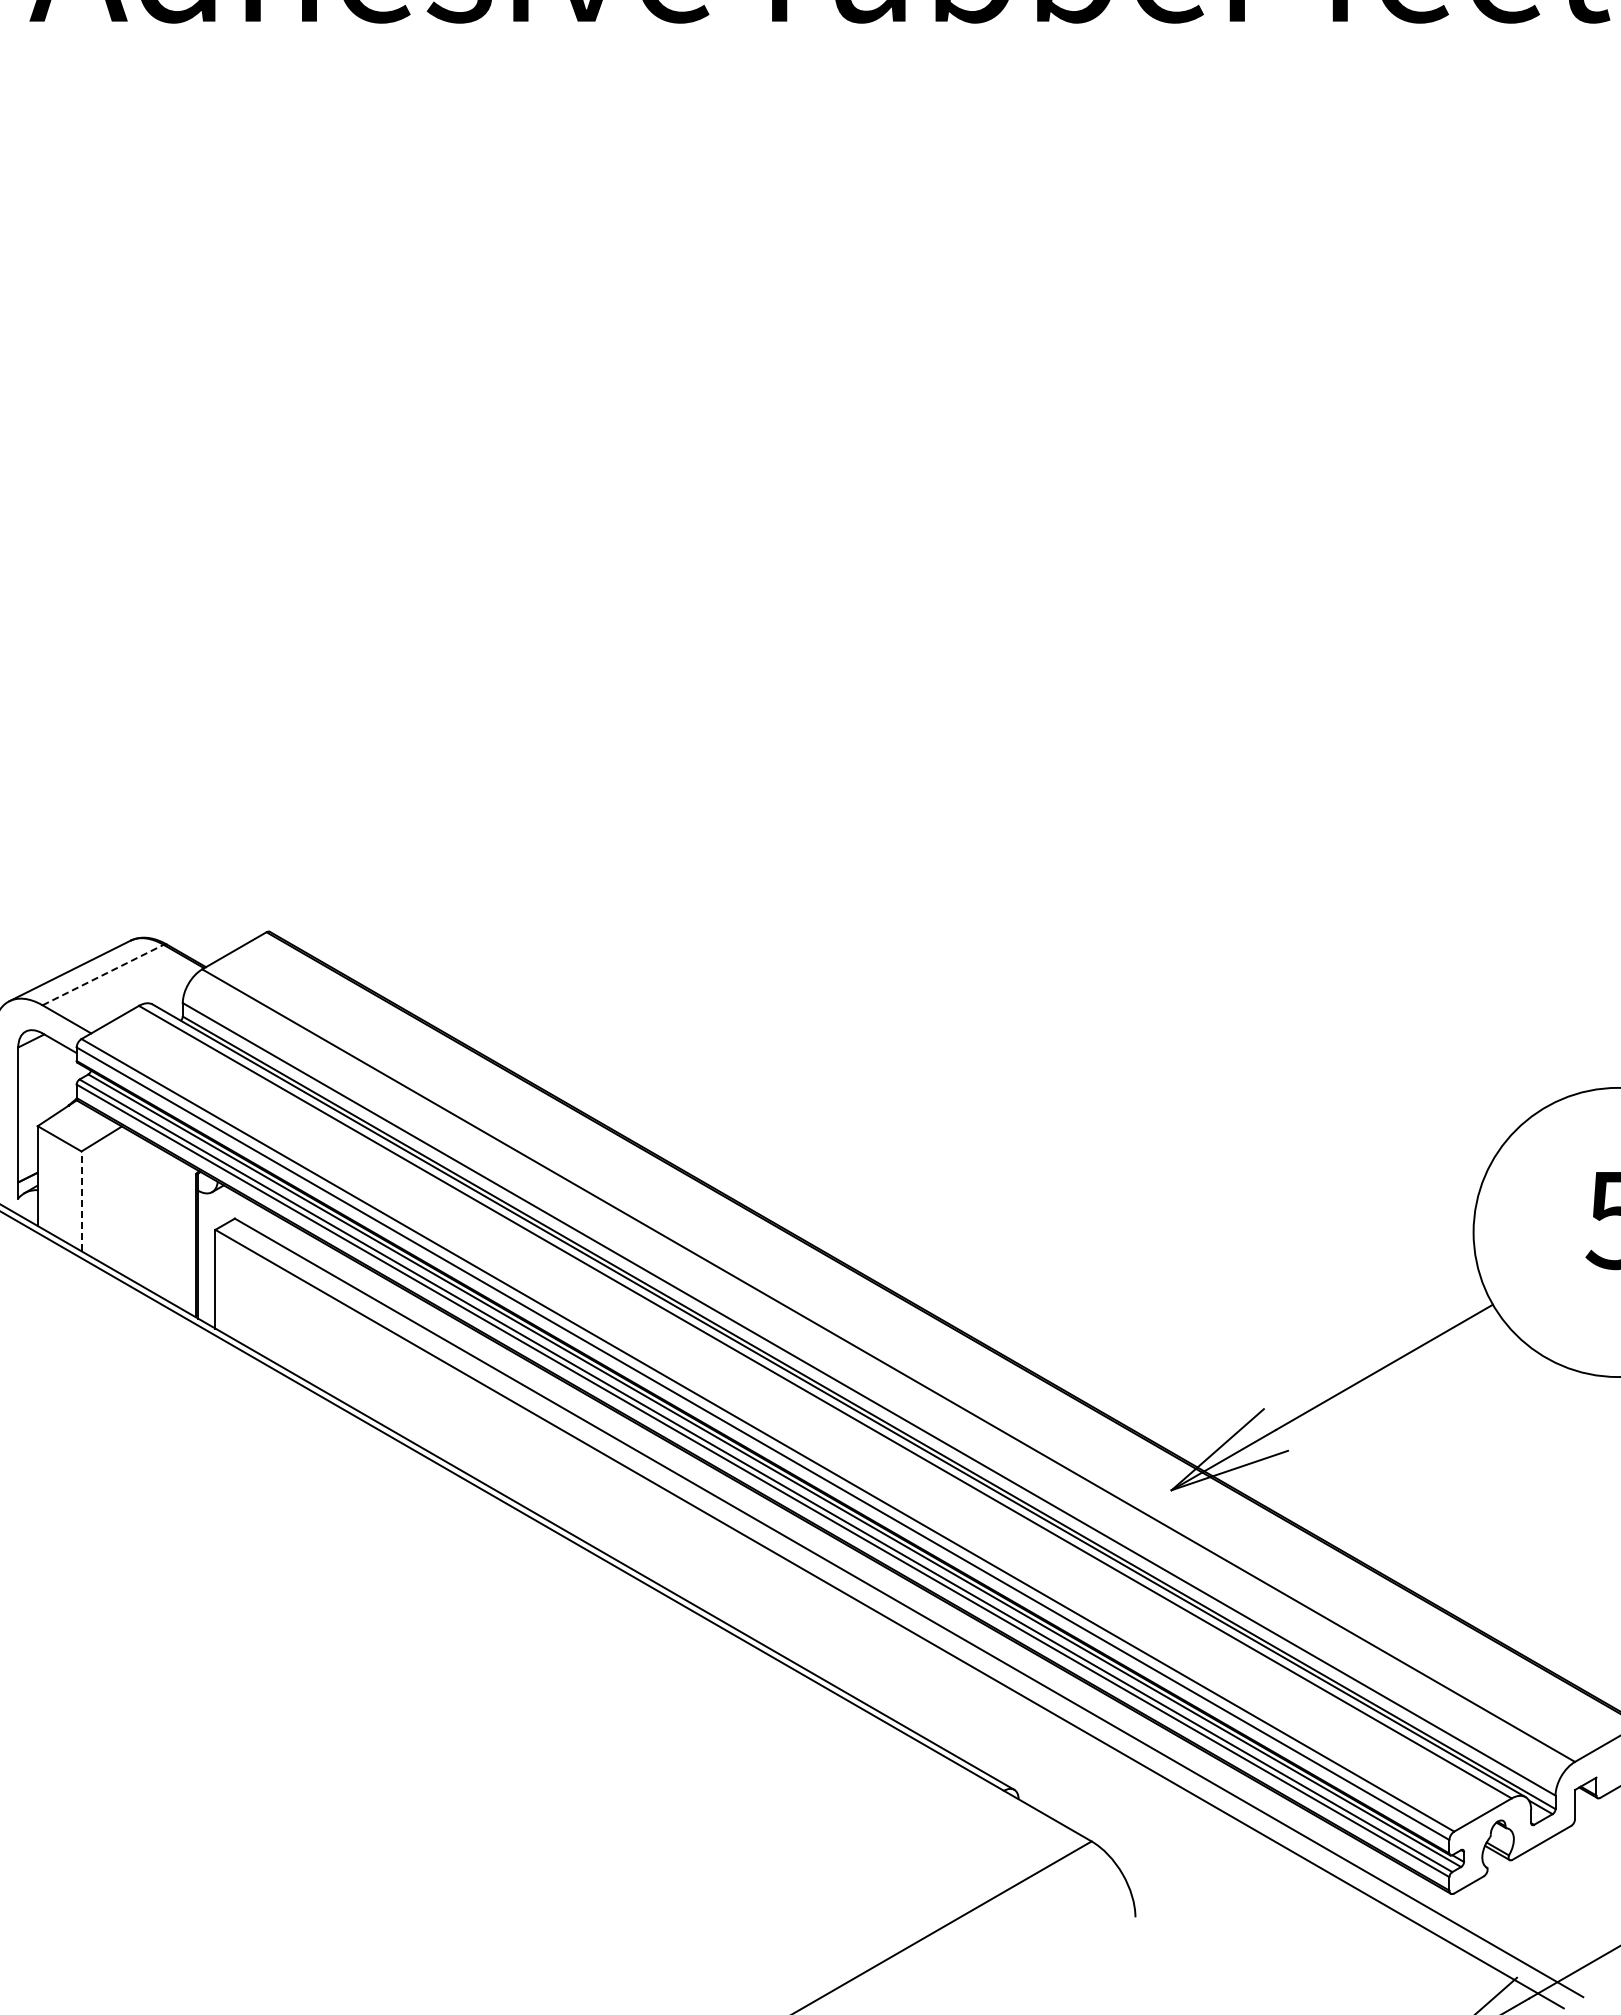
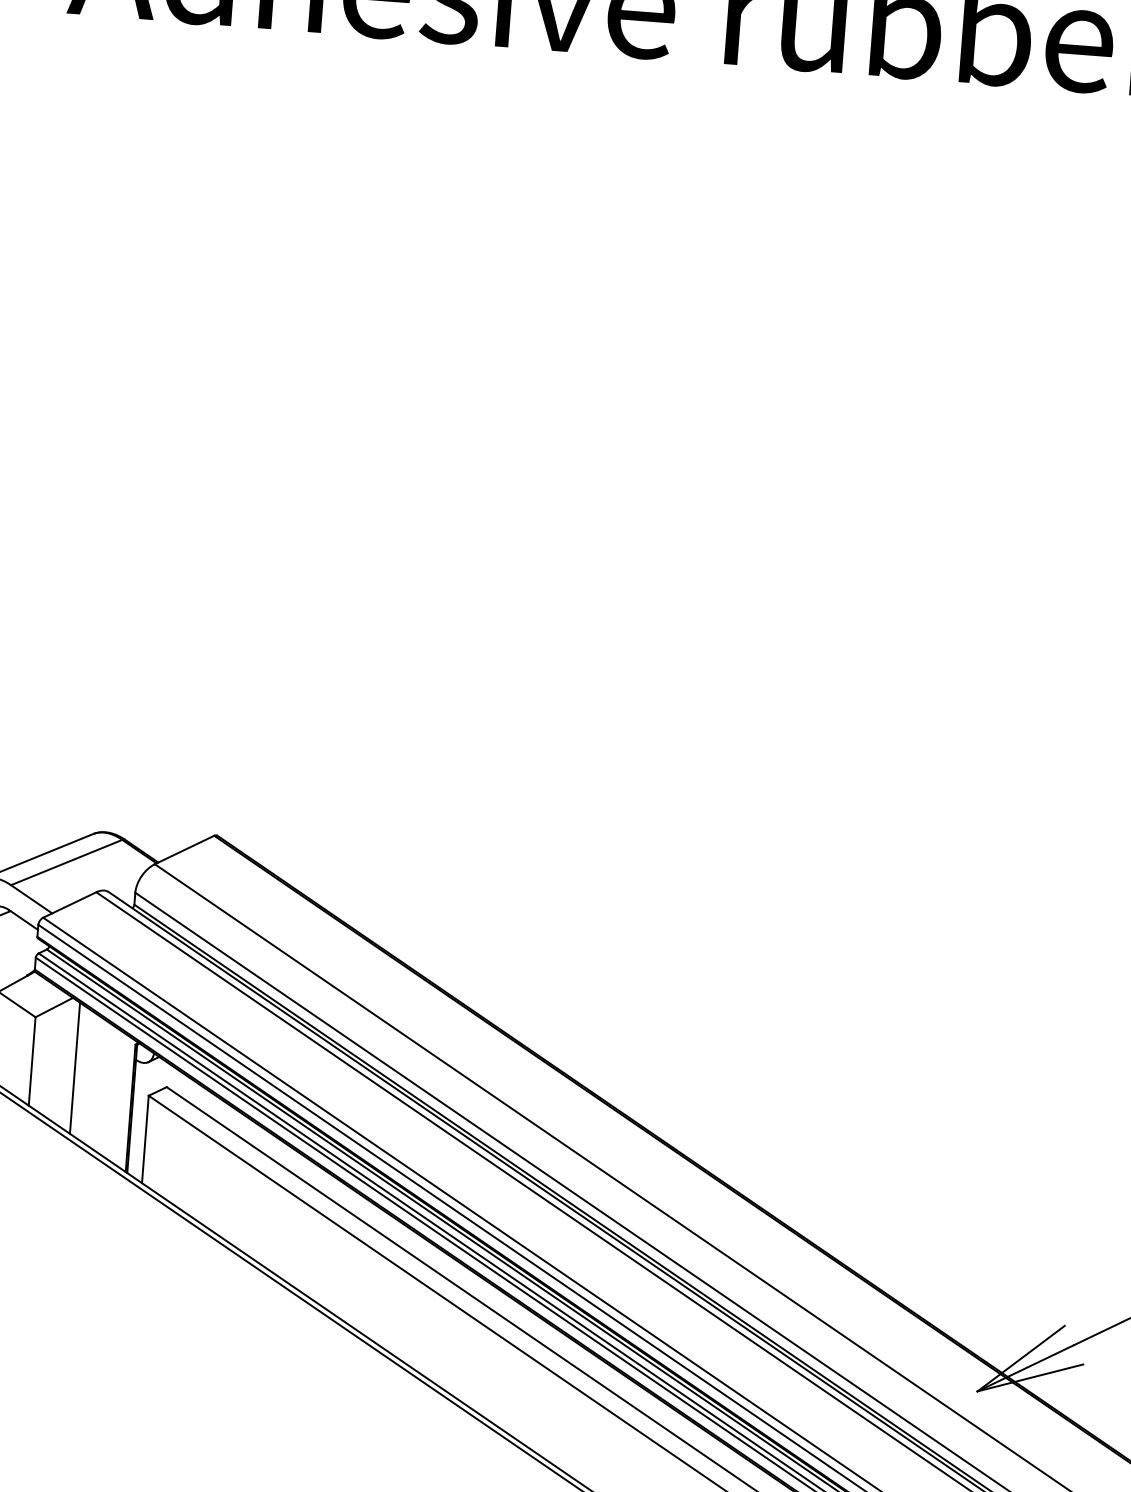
line: (103, 975) -> (66, 862), dashed -> solid
line: (81, 1201) -> (32, 1061), dashed -> solid
line: (130, 1205) -> (75, 1068), added

